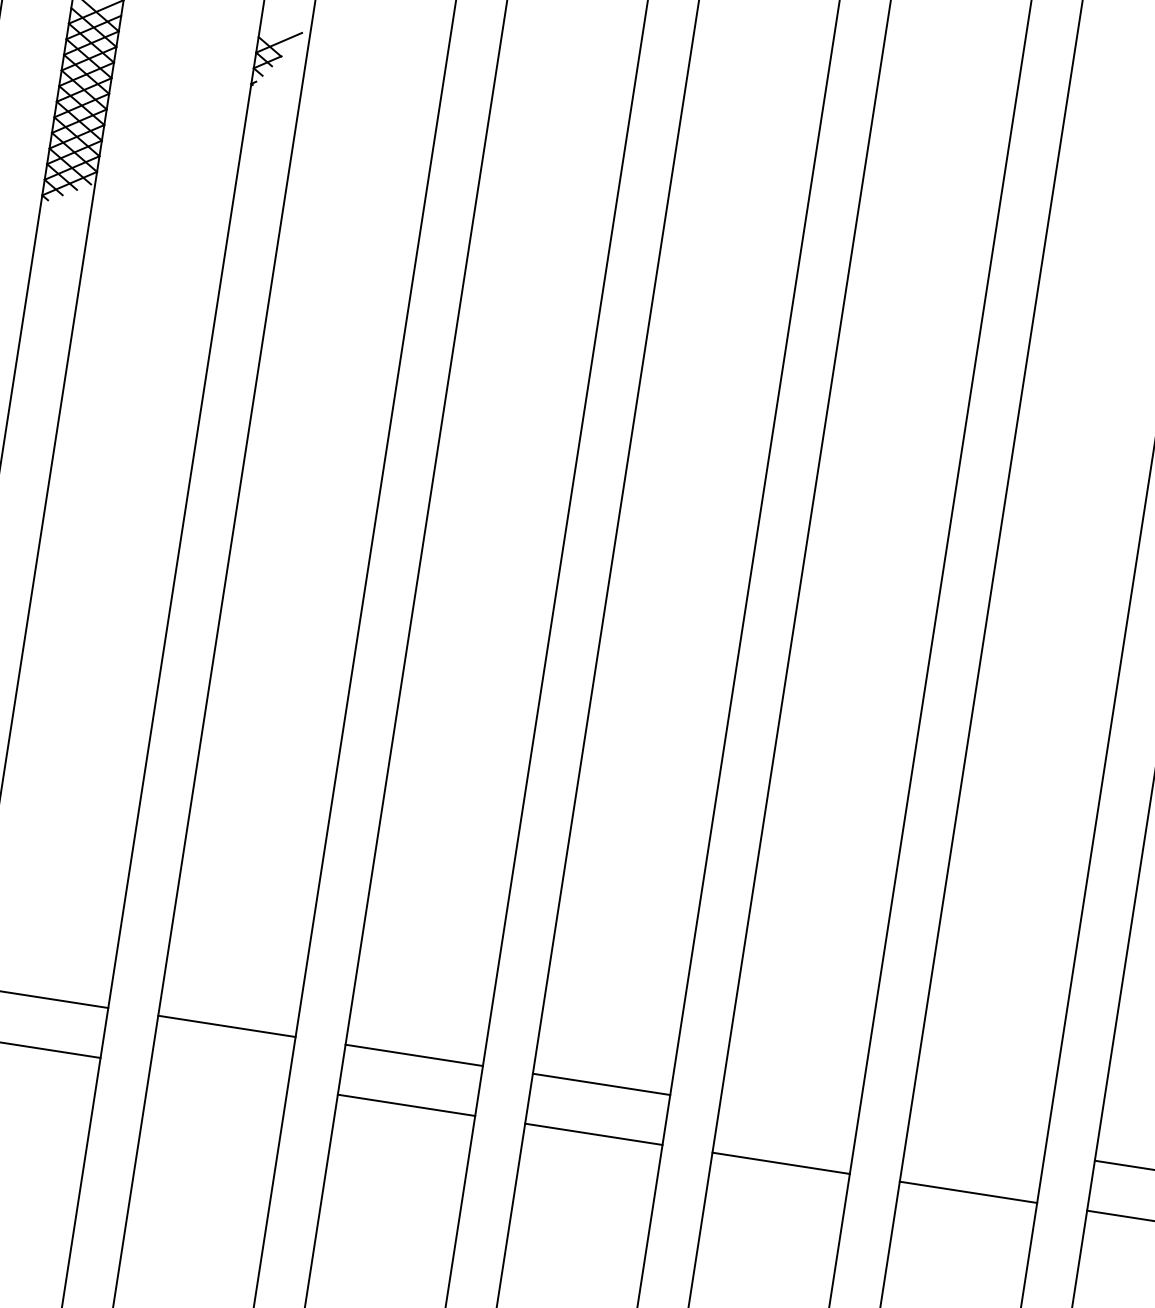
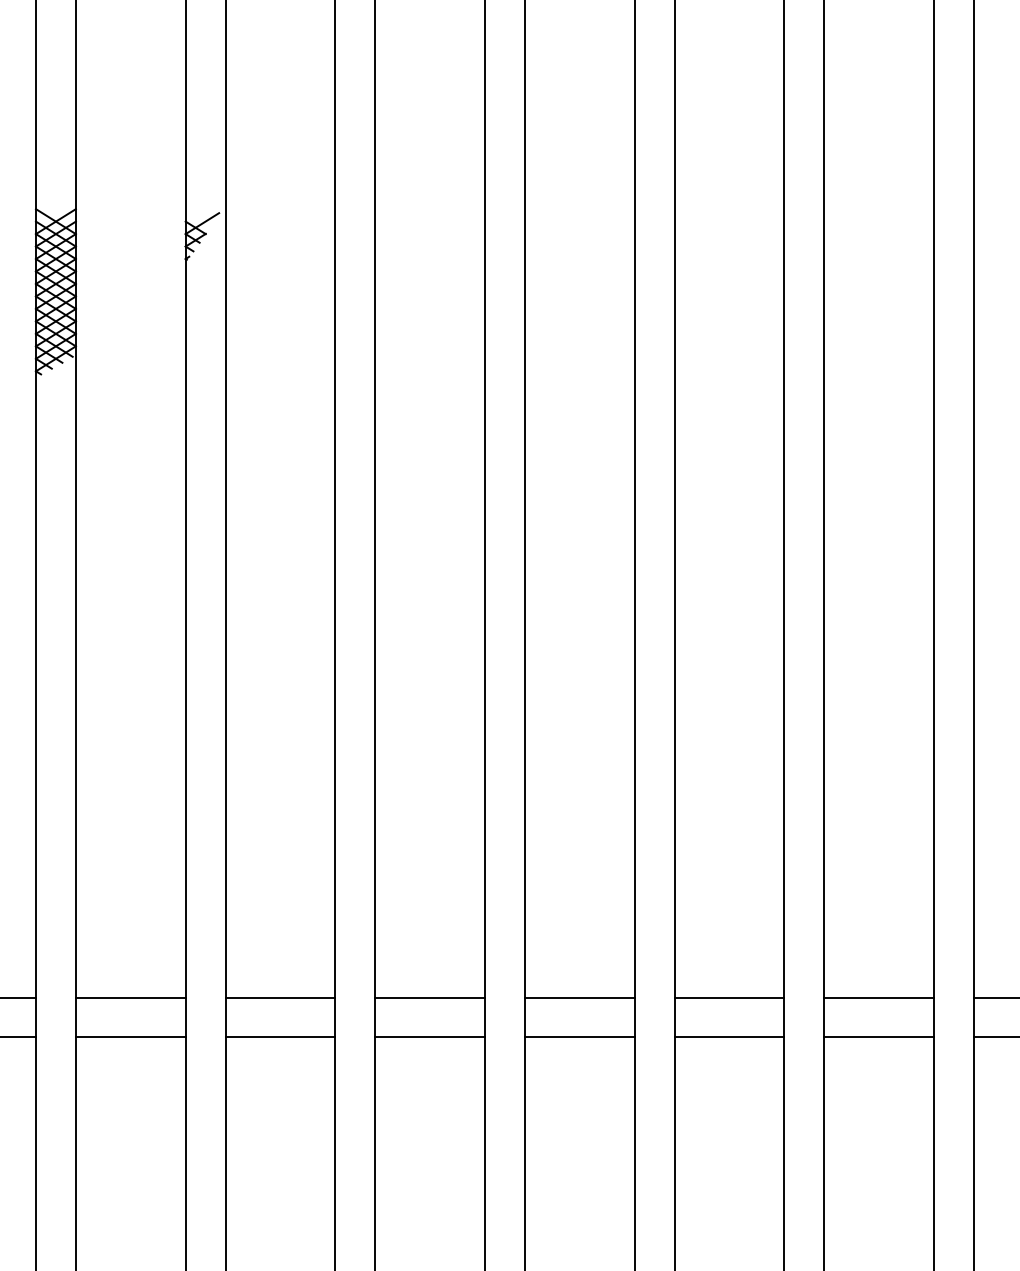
line: (219, 1076) -> (280, 1037), added
line: (788, 1113) -> (729, 997), added
line: (976, 1142) -> (879, 997), added

